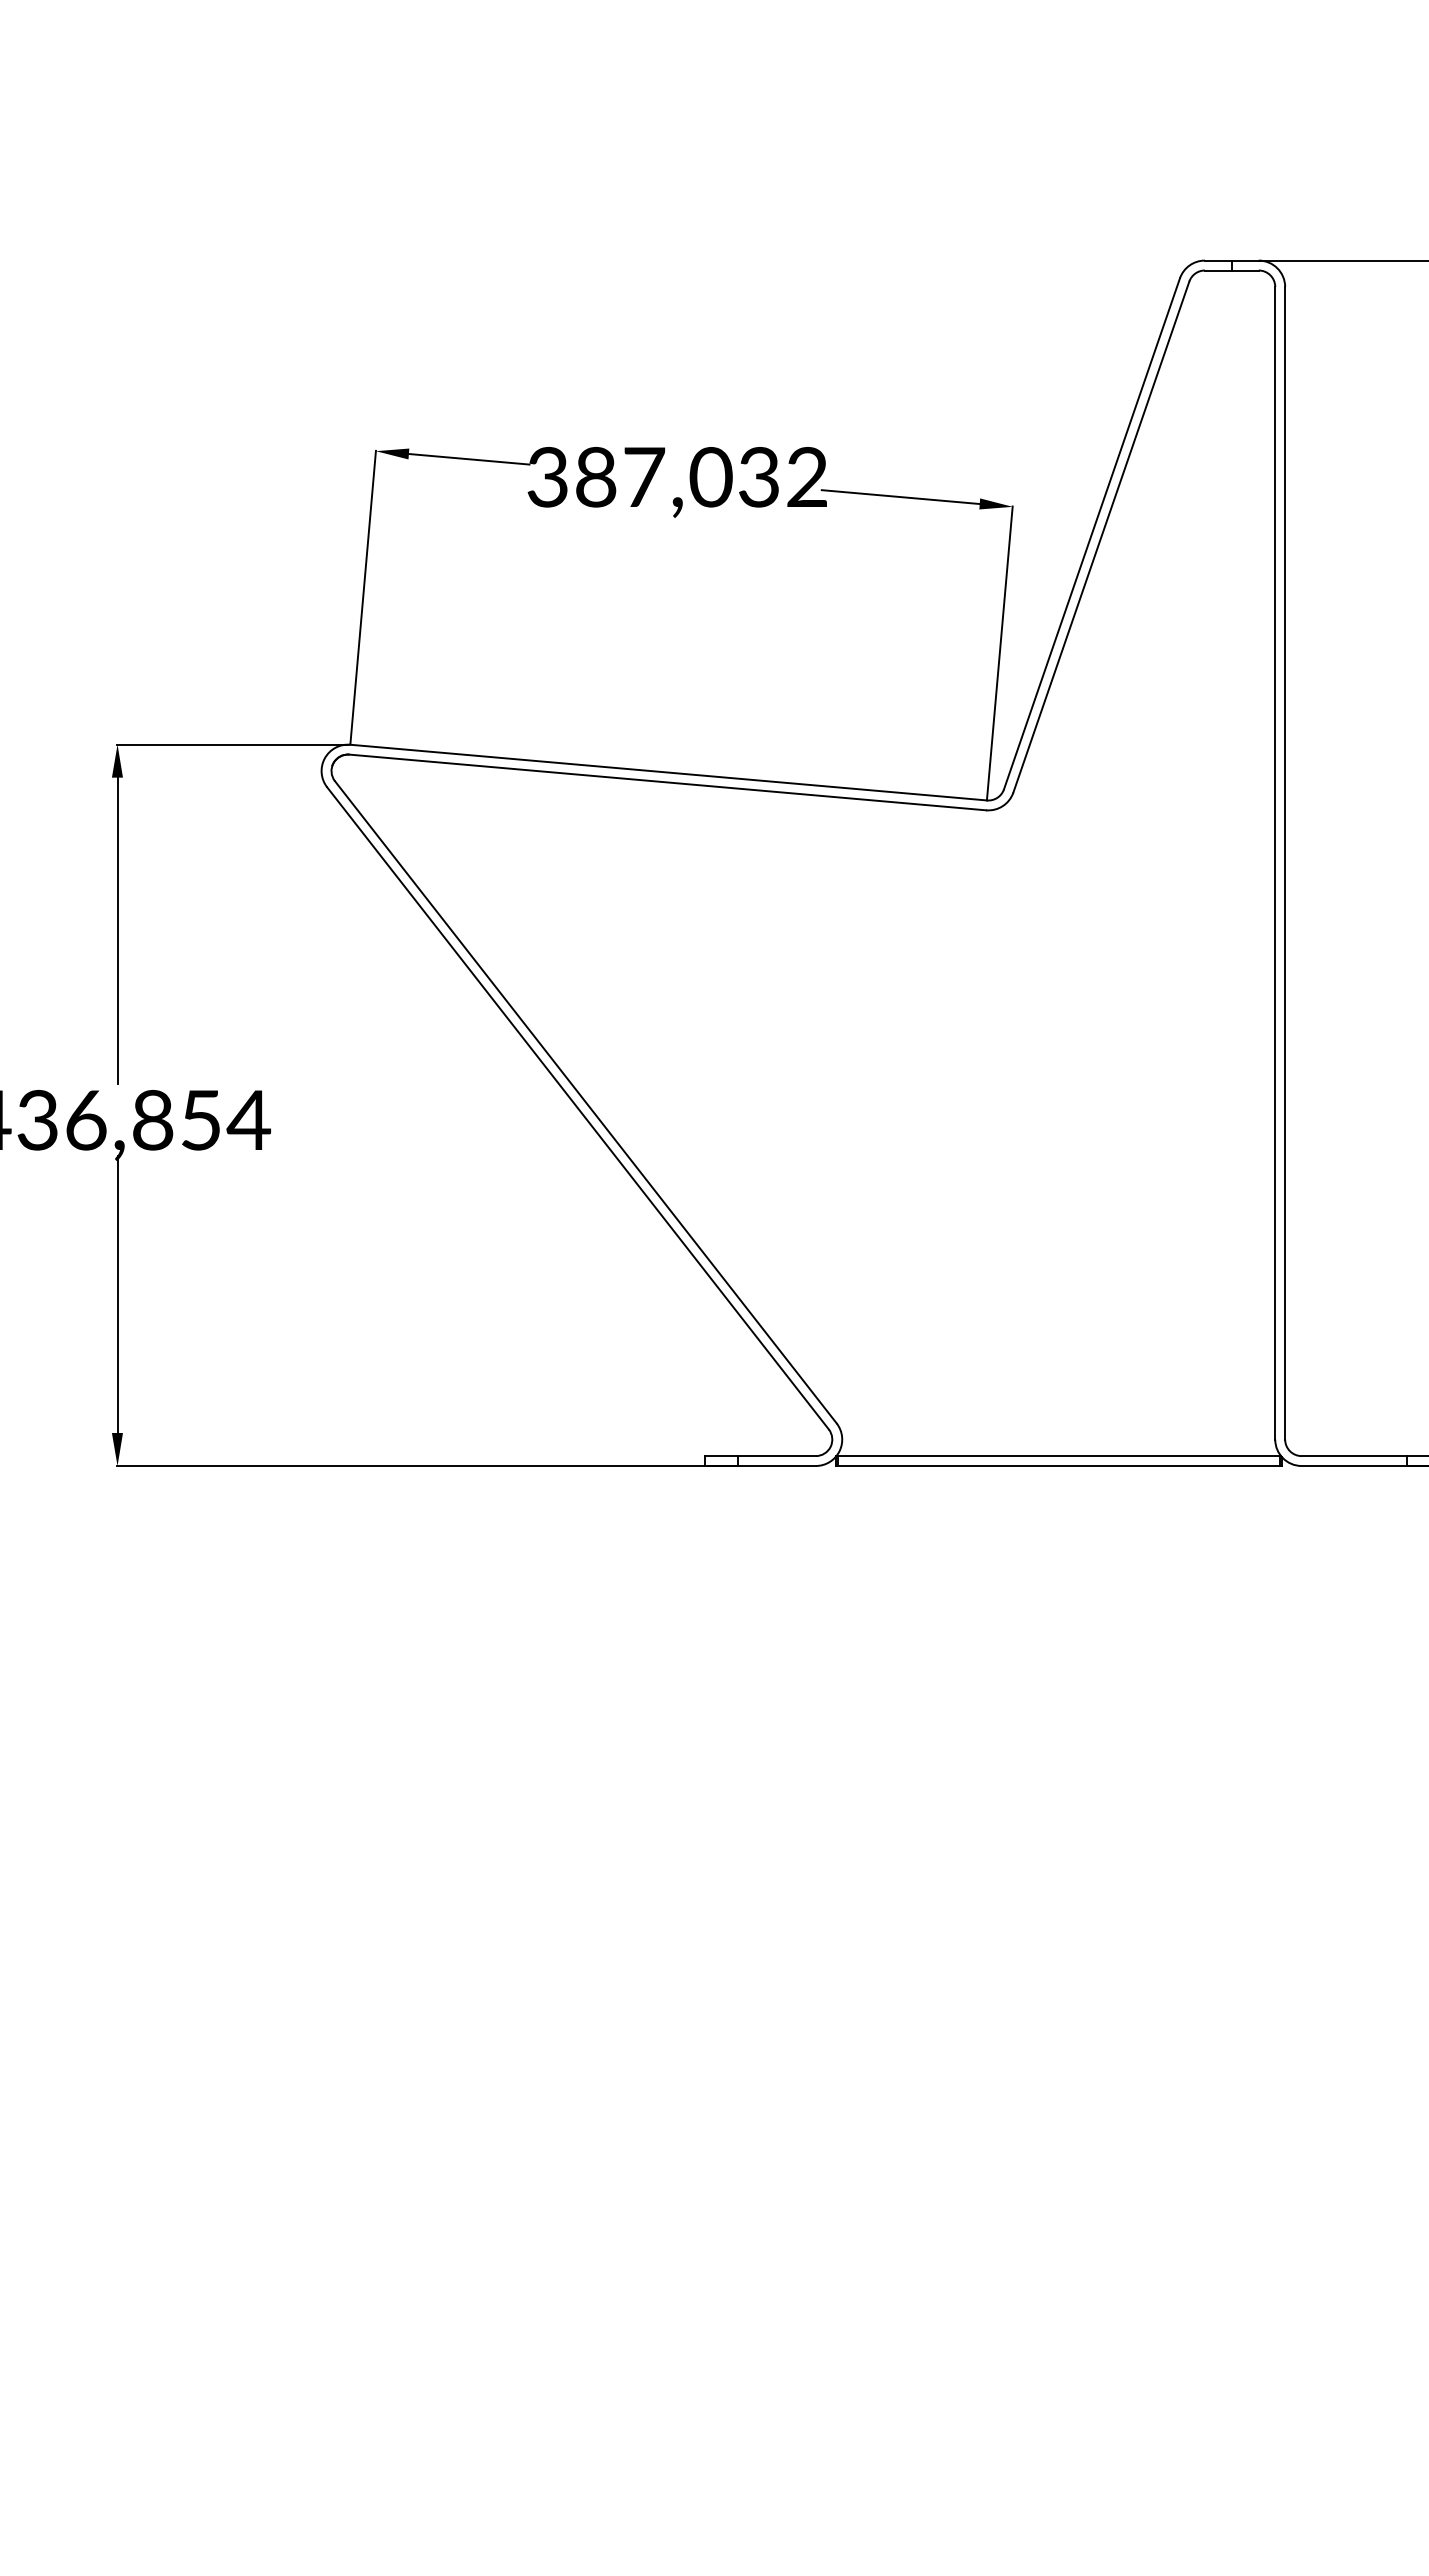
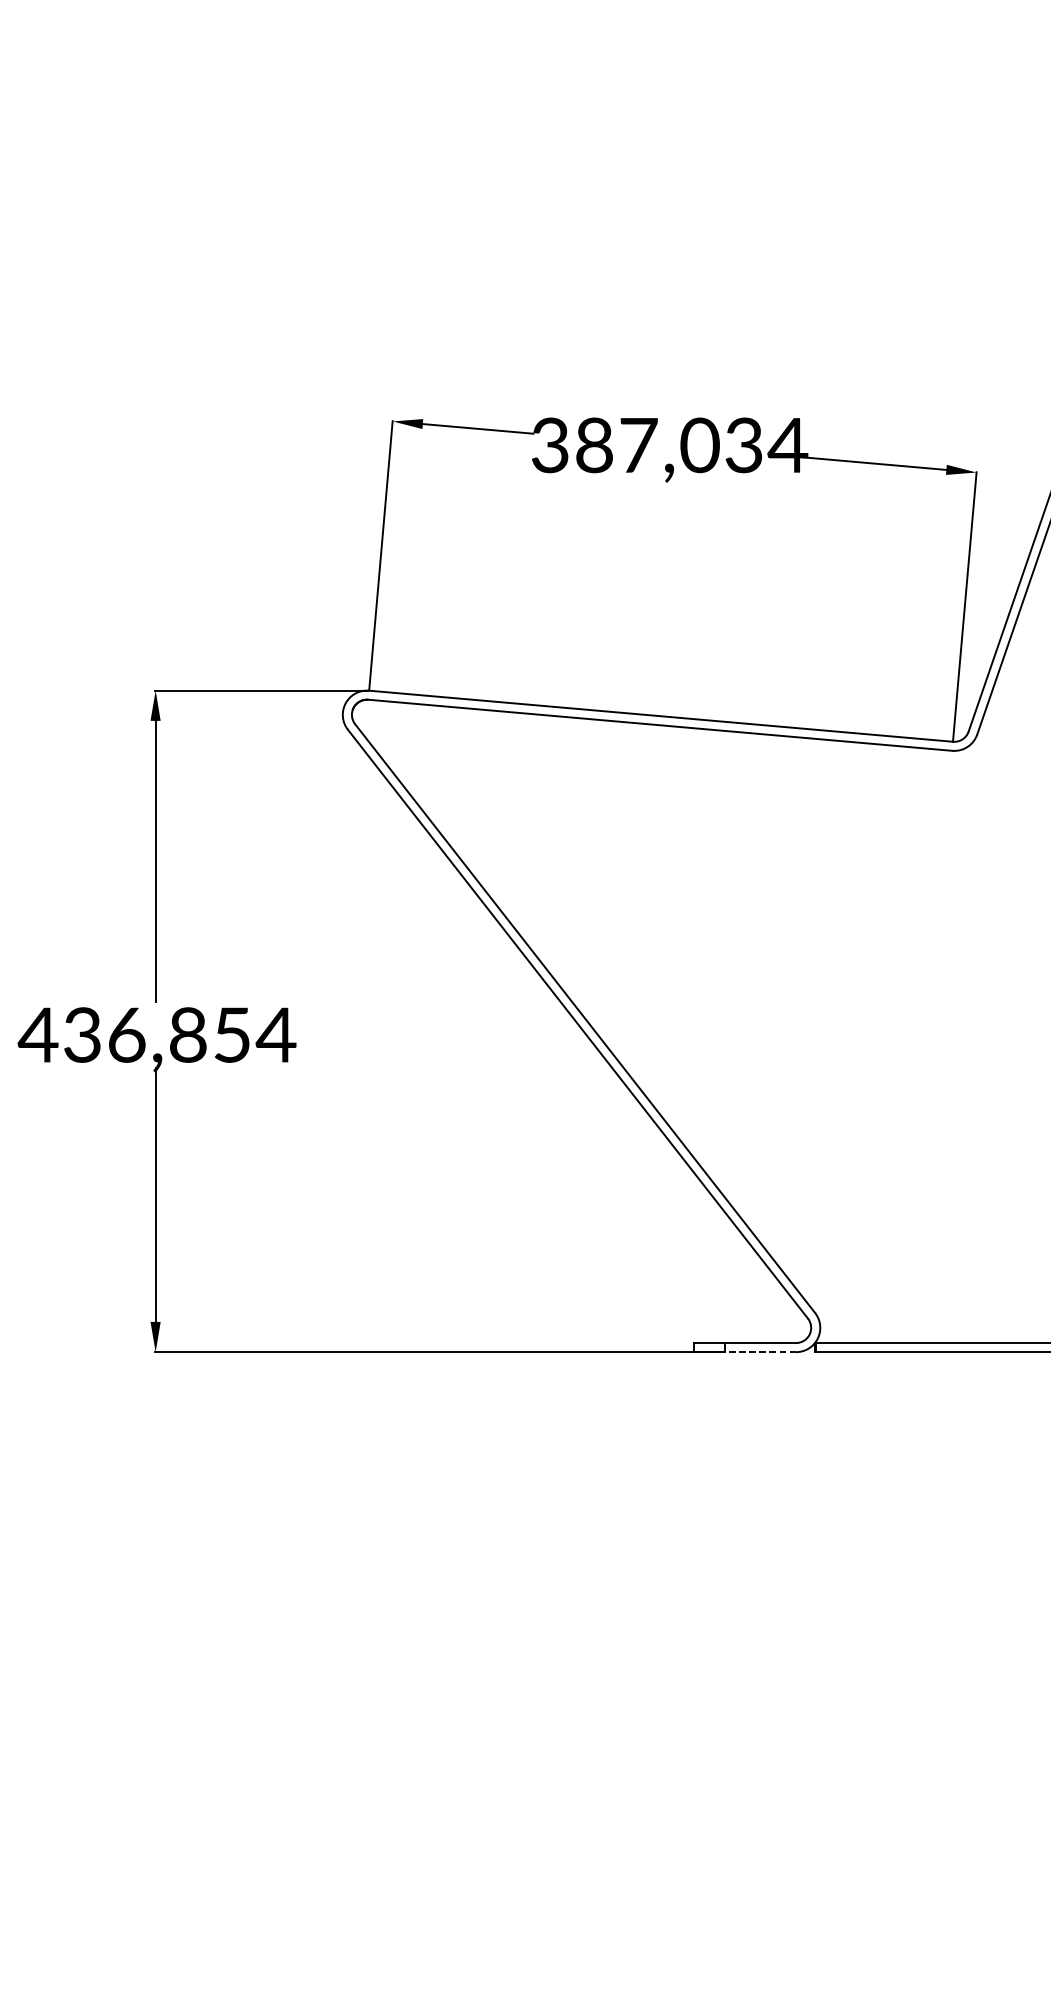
text: (806, 476) -> (787, 444), 387,032 -> 387,034
line: (776, 1466) -> (760, 1352), solid -> dashed

